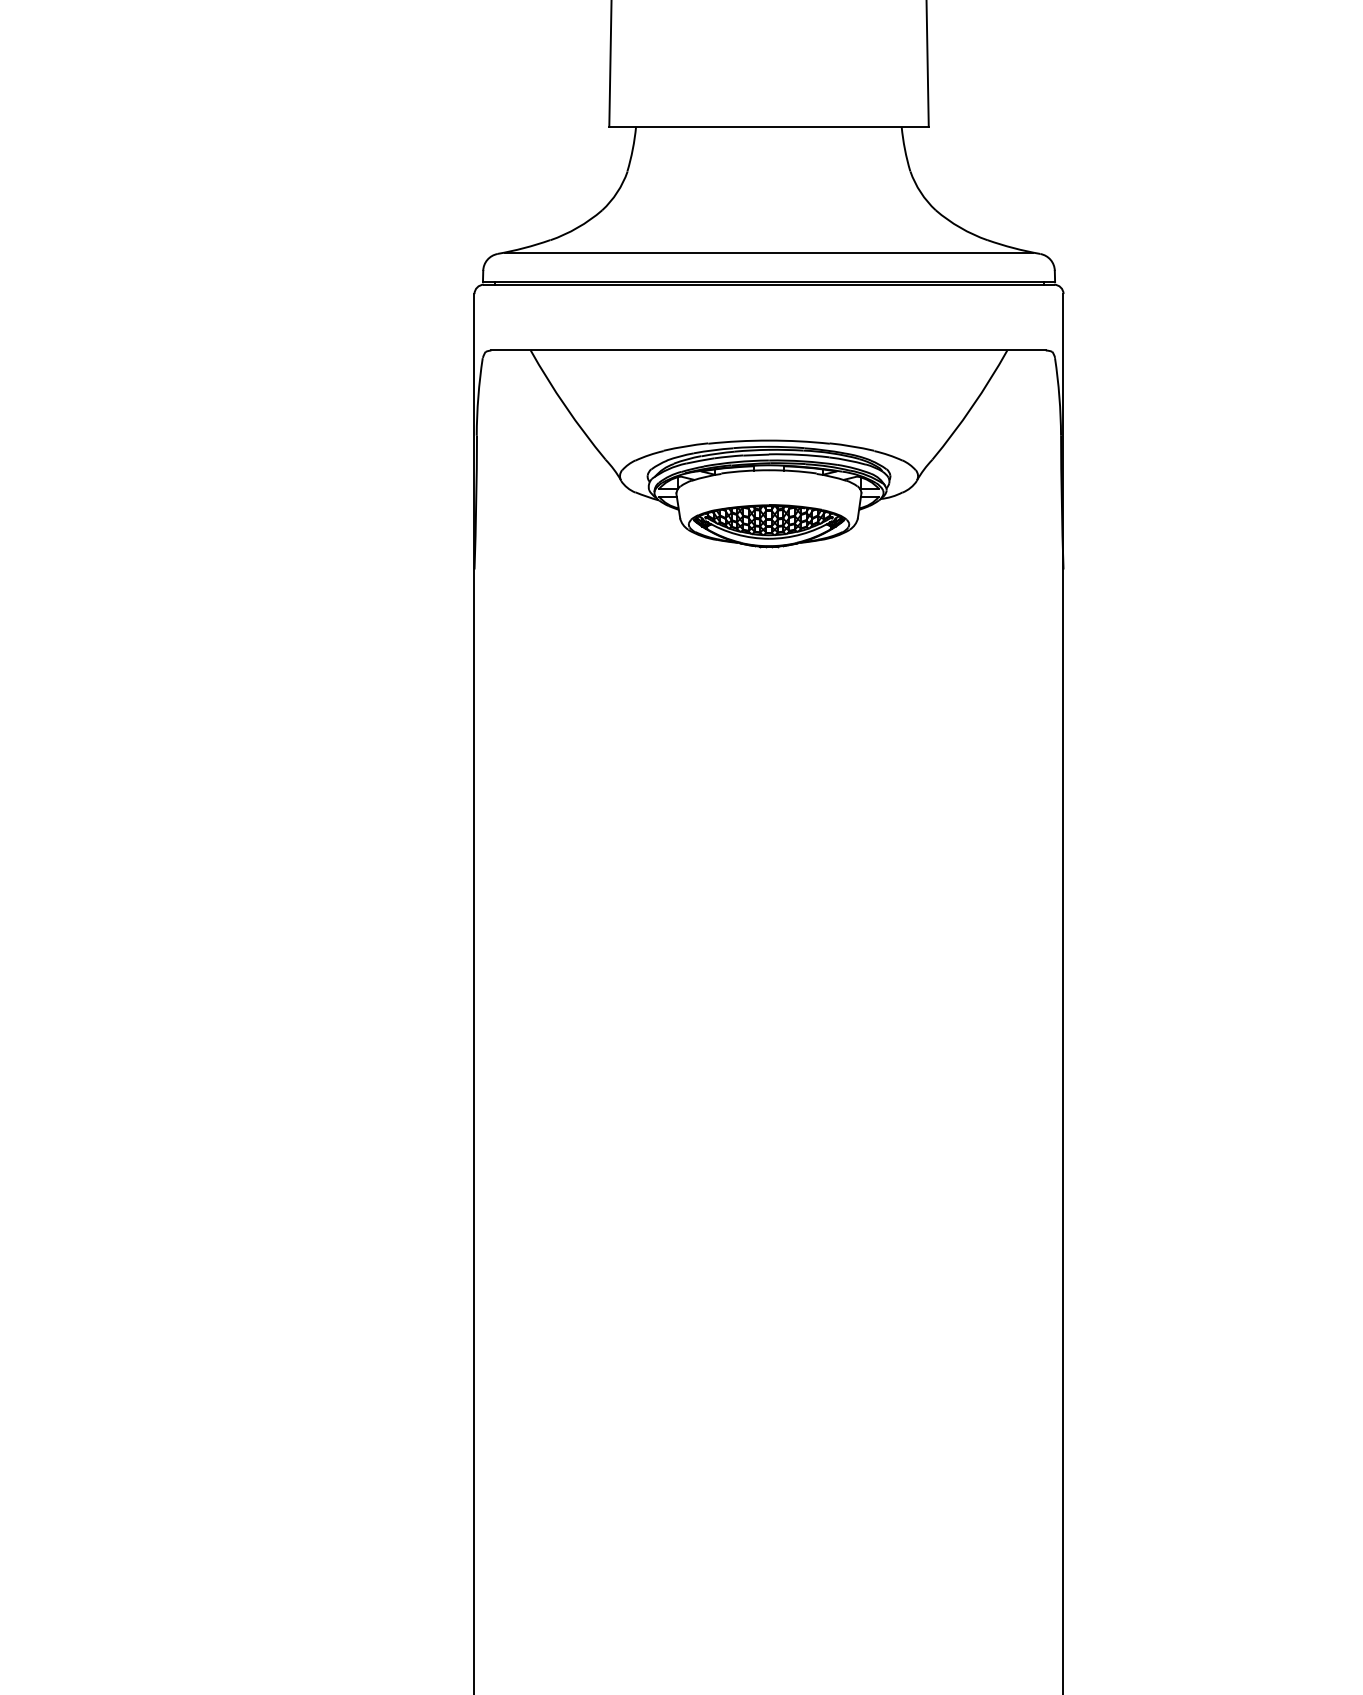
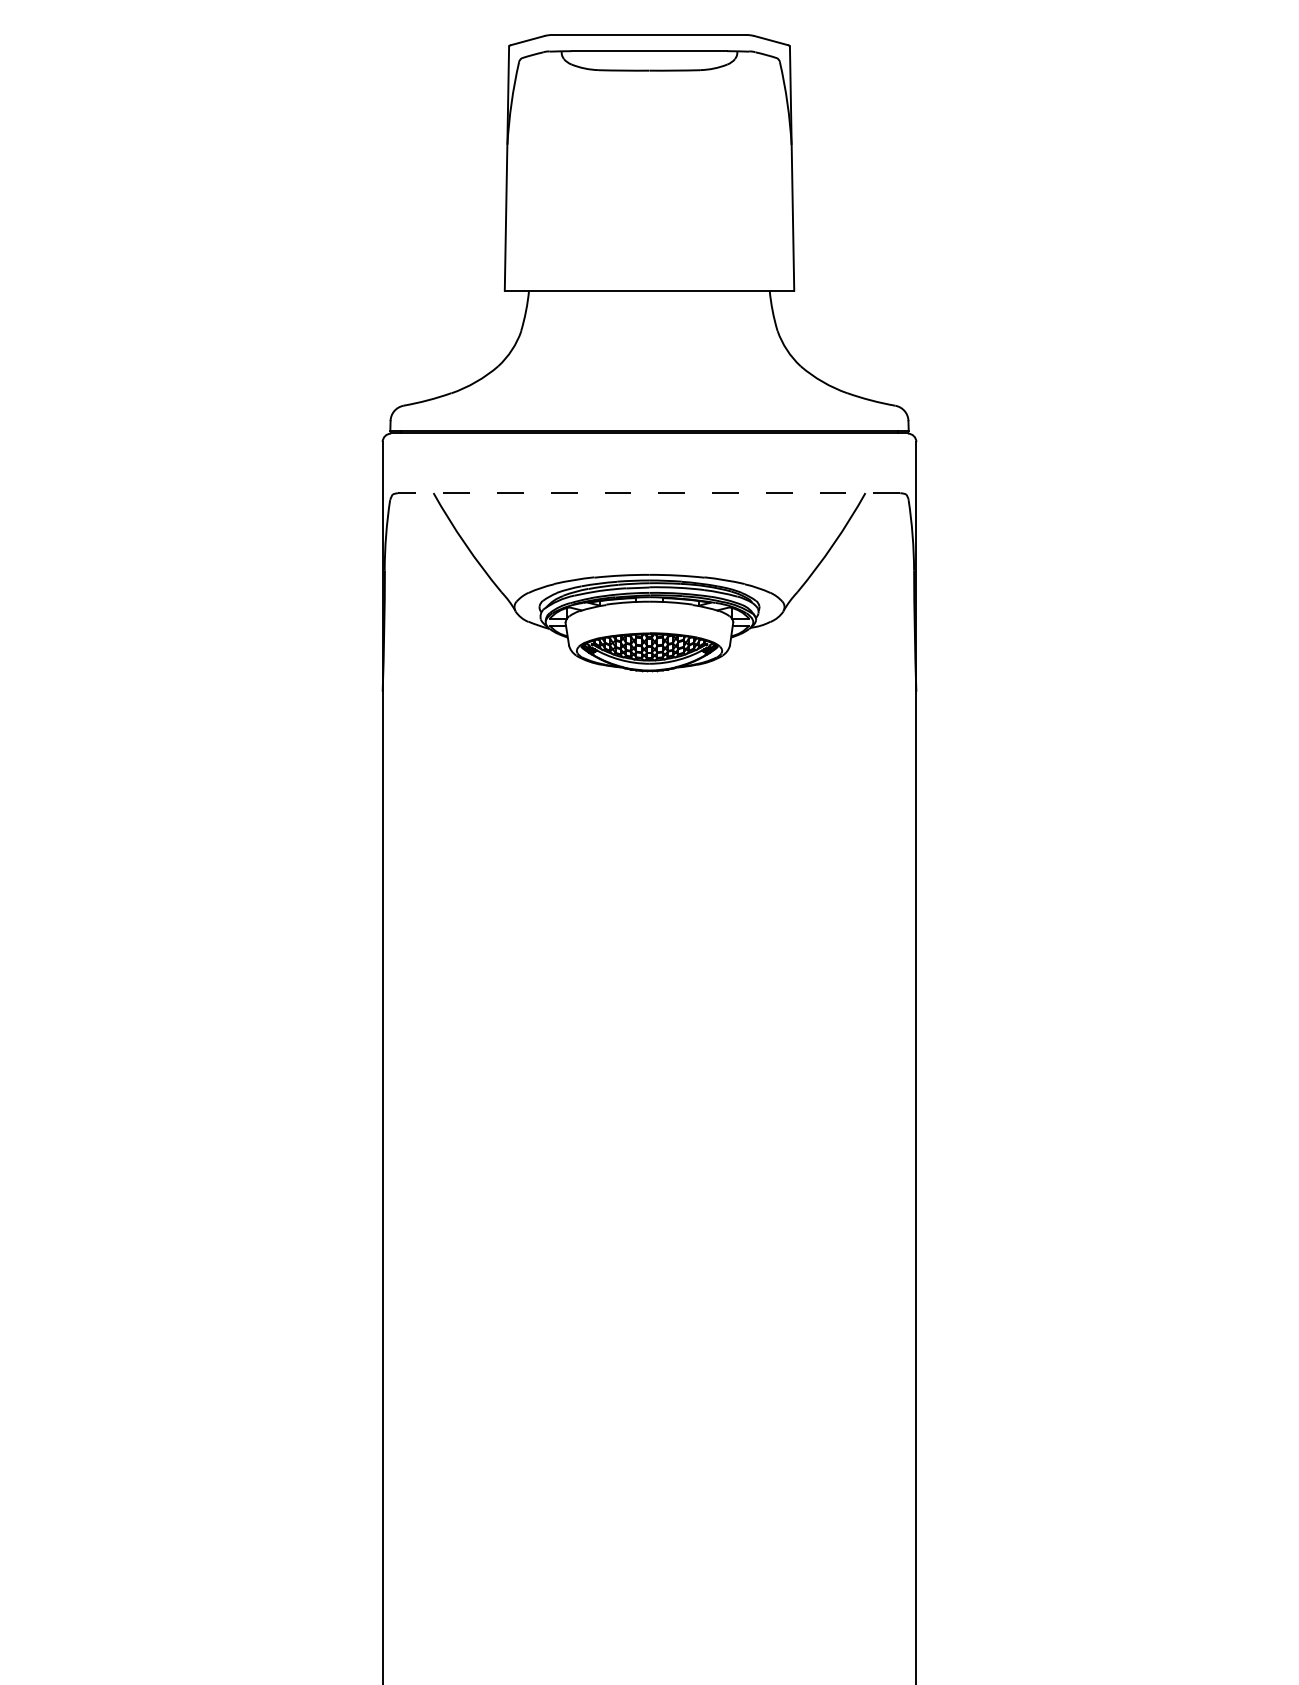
line: (769, 252) -> (649, 404), removed
line: (767, 350) -> (648, 493), solid -> dashed

